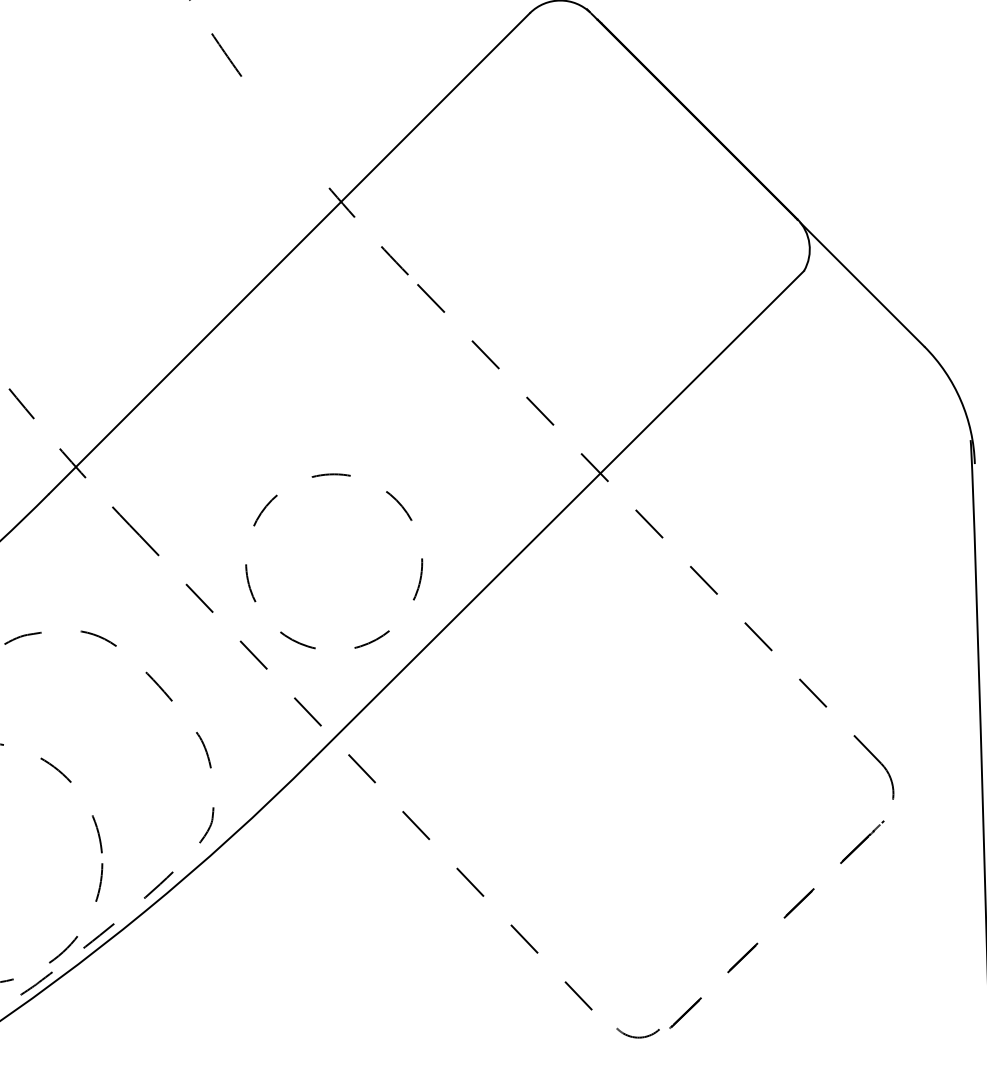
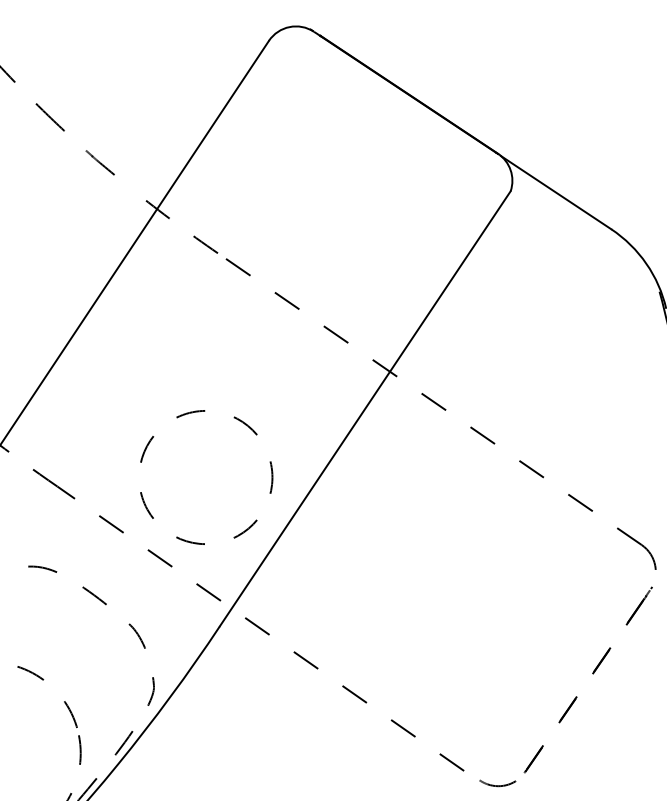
line: (279, 126) -> (100, 162), added
part: (632, 1032) -> (497, 781), size x1.43

